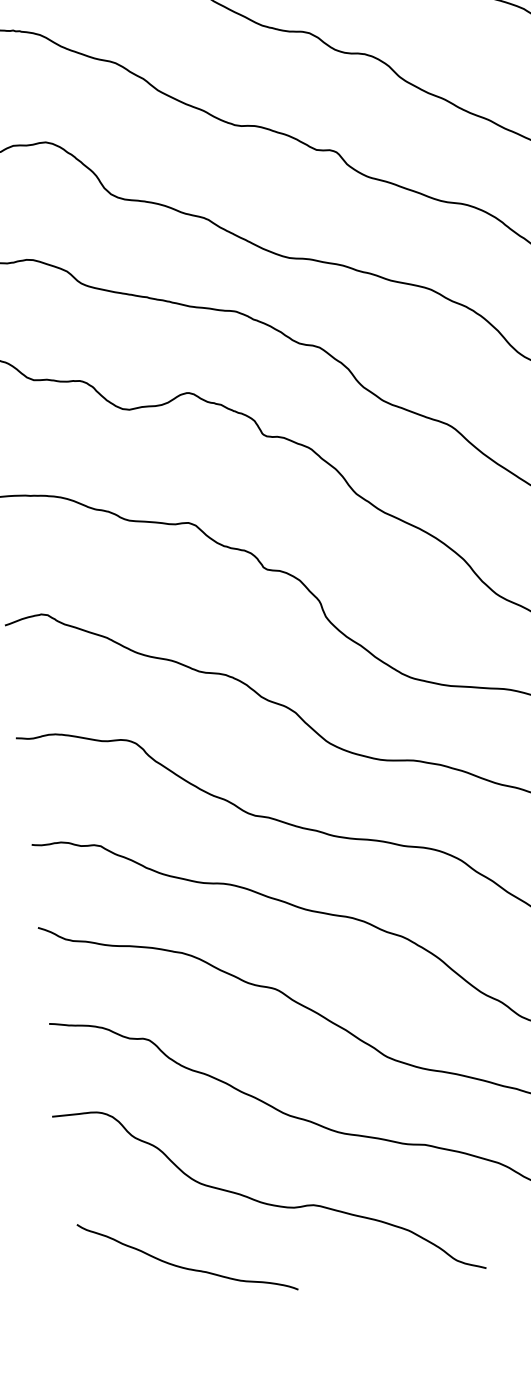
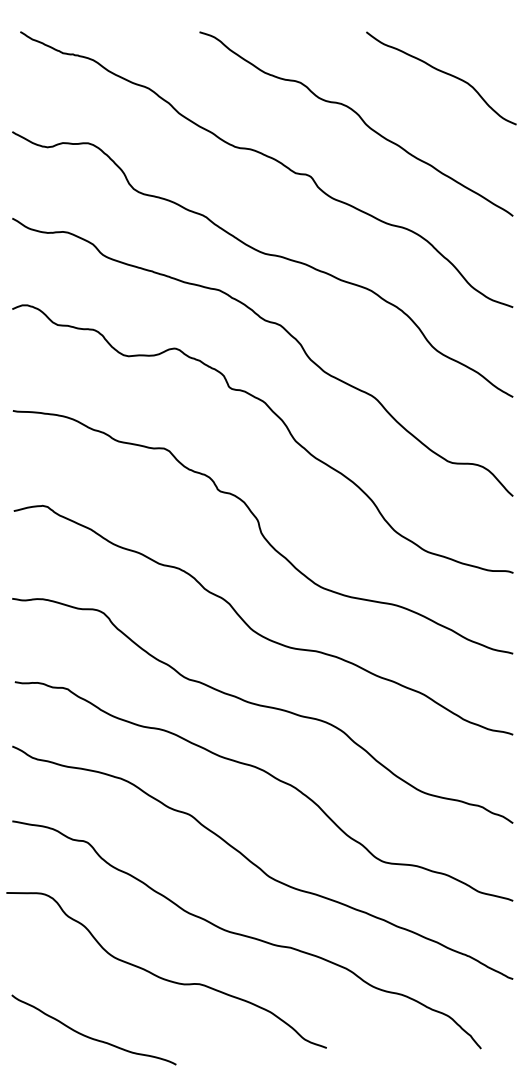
curve: (182, 1266) -> (89, 1036), moved

